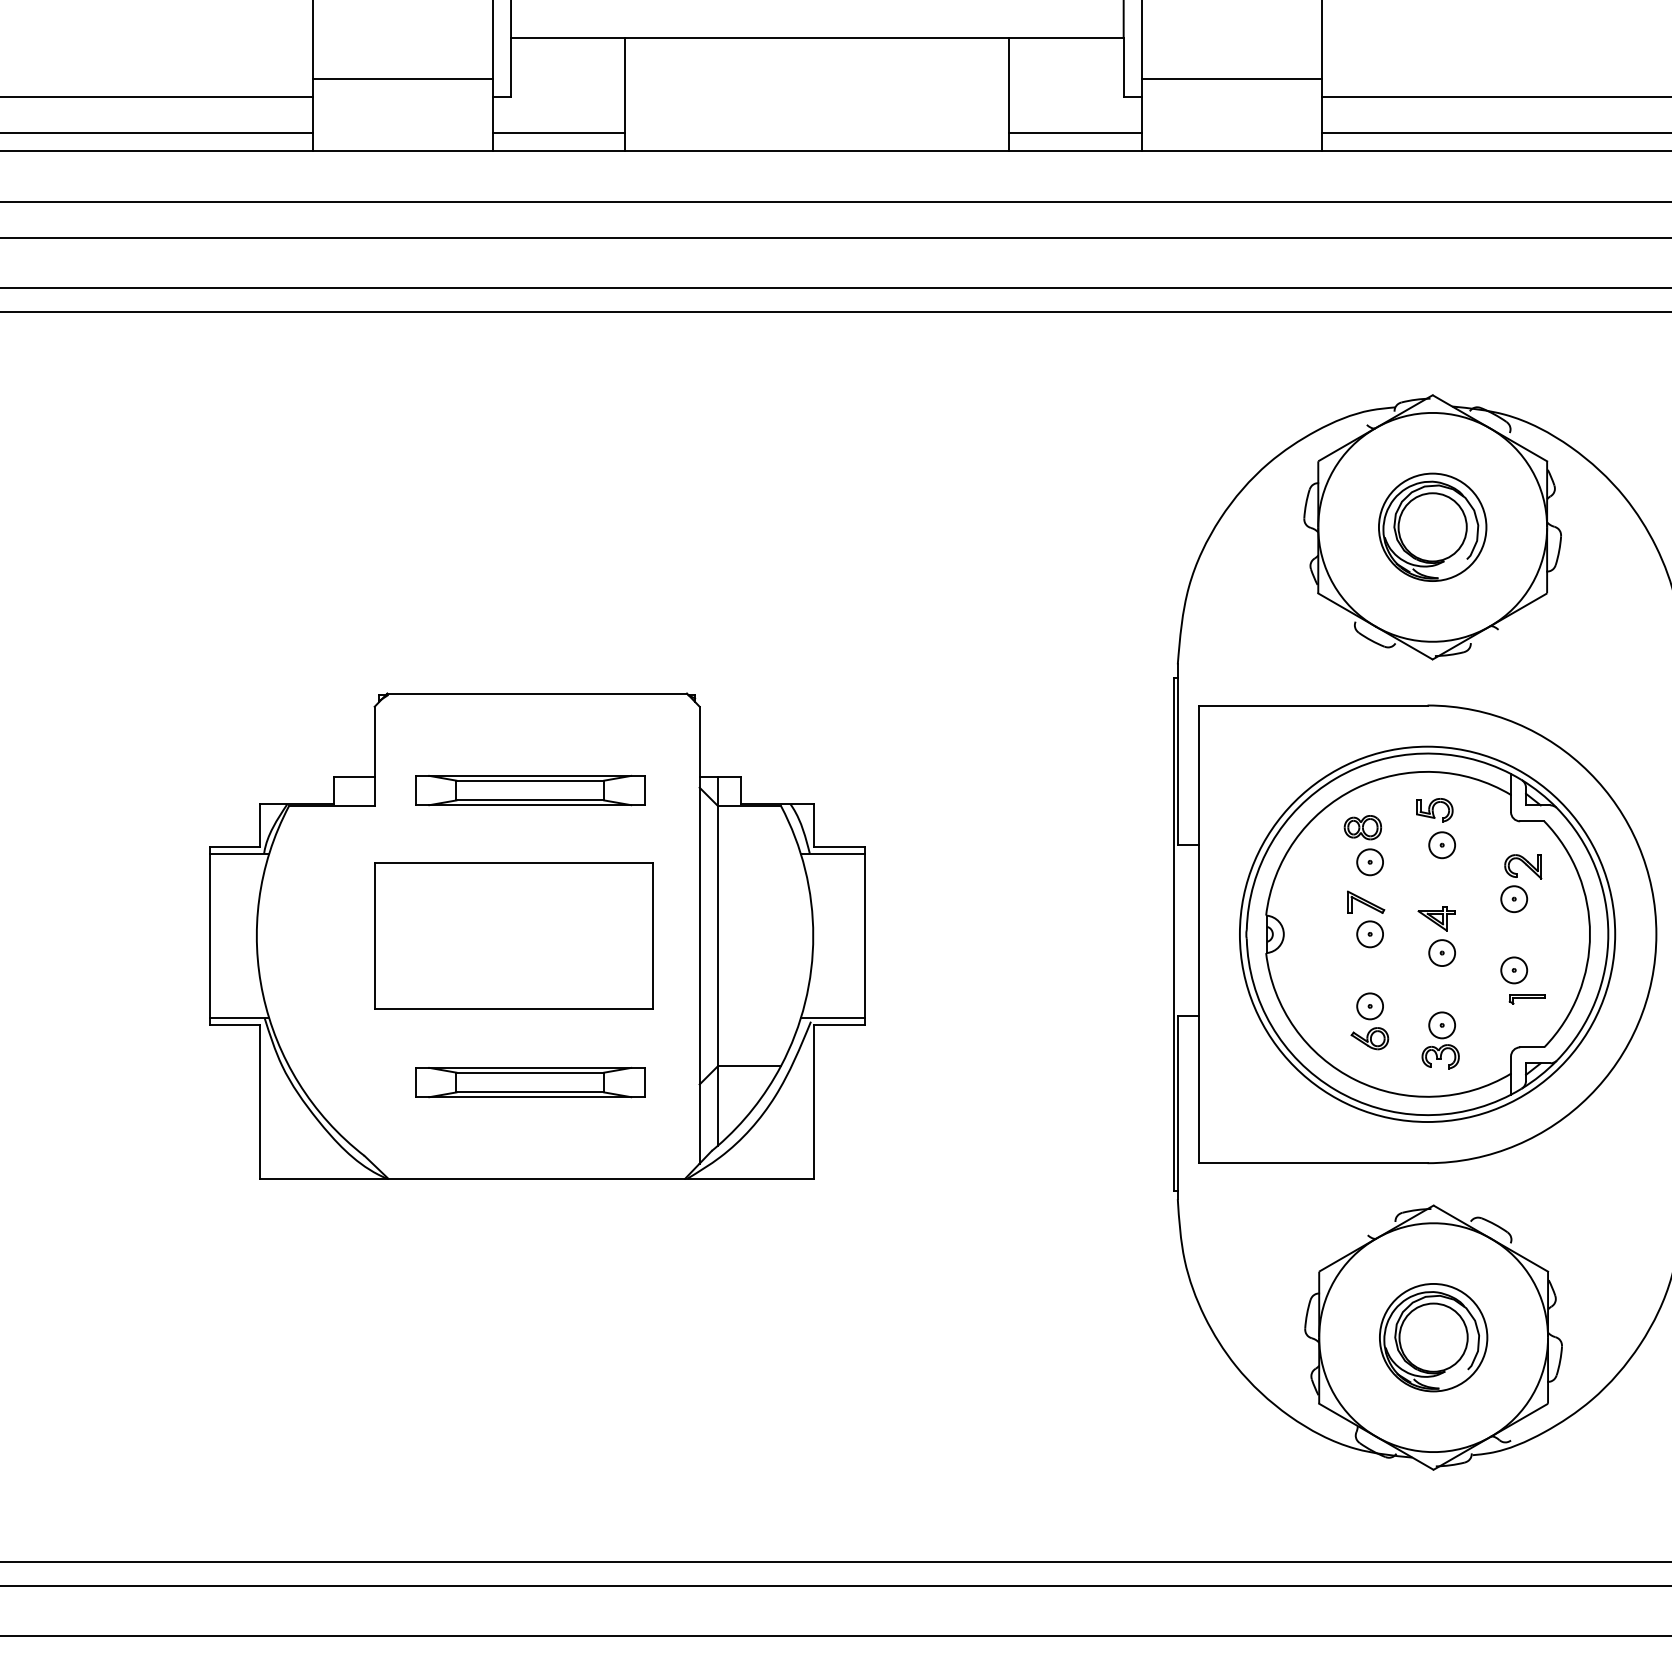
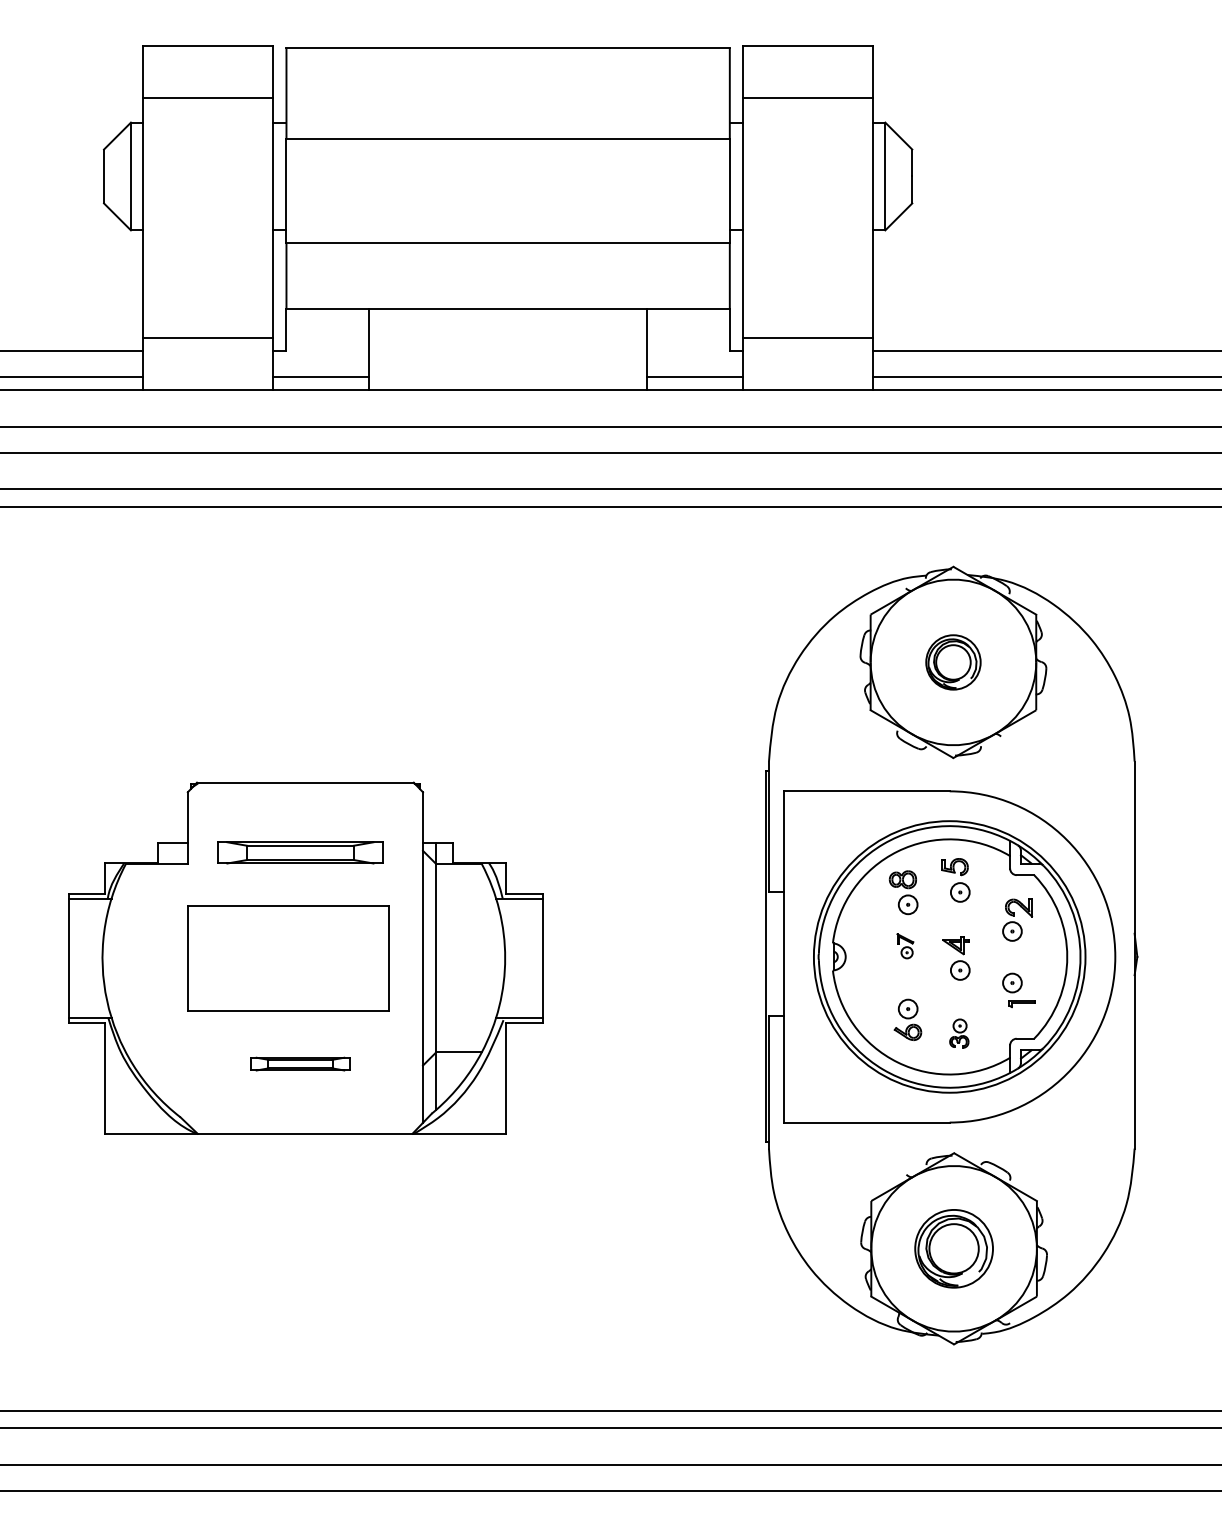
part: (1432, 527) -> (953, 662), size x0.7
part: (1366, 919) -> (905, 946), size x0.6
part: (1441, 1040) -> (959, 1033), size x0.7
part: (530, 1081) -> (300, 1063), size x0.6

